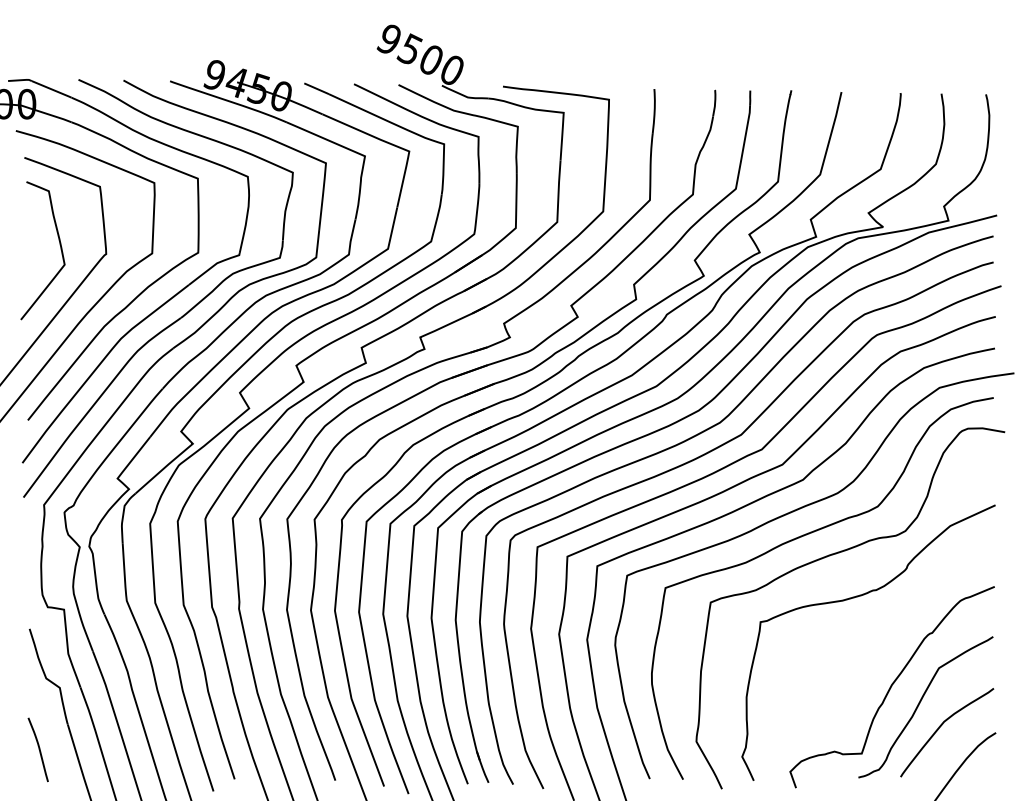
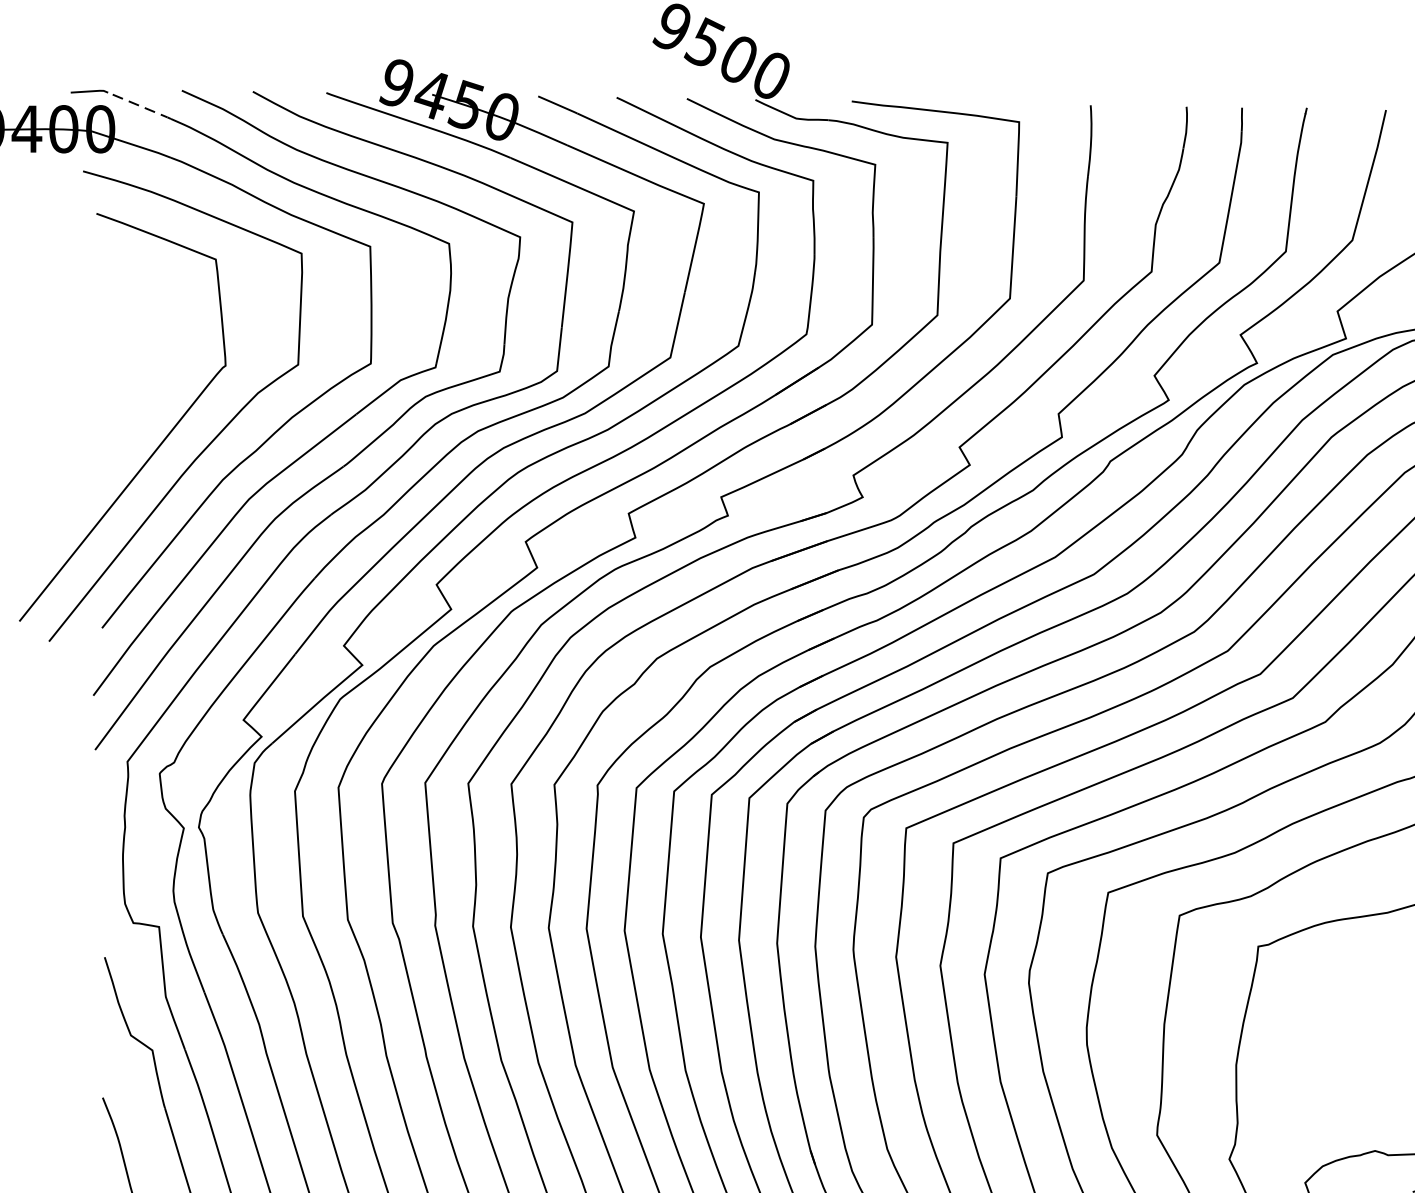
line: (51, 89) -> (139, 105), solid -> dashed
curve: (59, 245) -> (151, 352), removed

